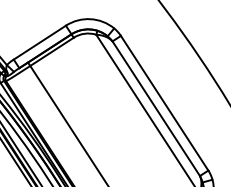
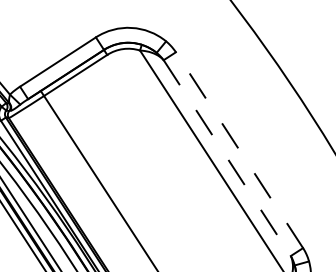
line: (164, 102) -> (239, 149), solid -> dashed
line: (156, 109) -> (227, 159), solid -> dashed

